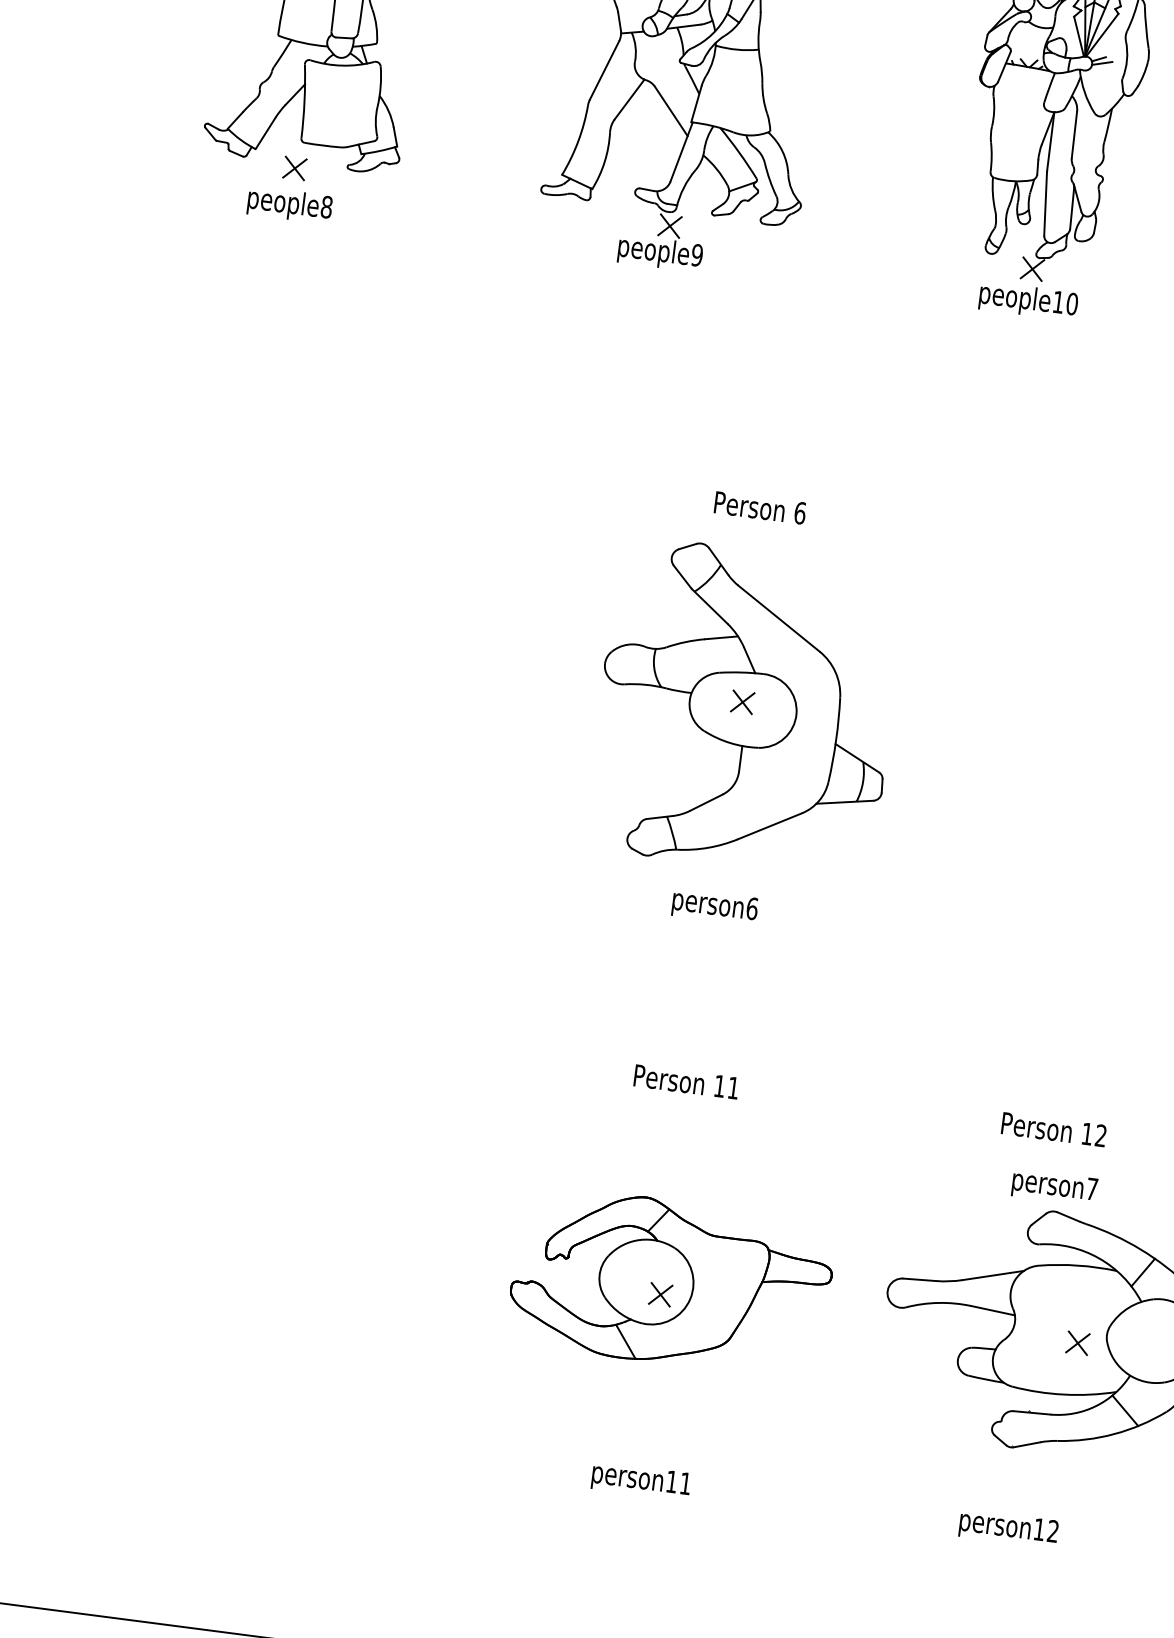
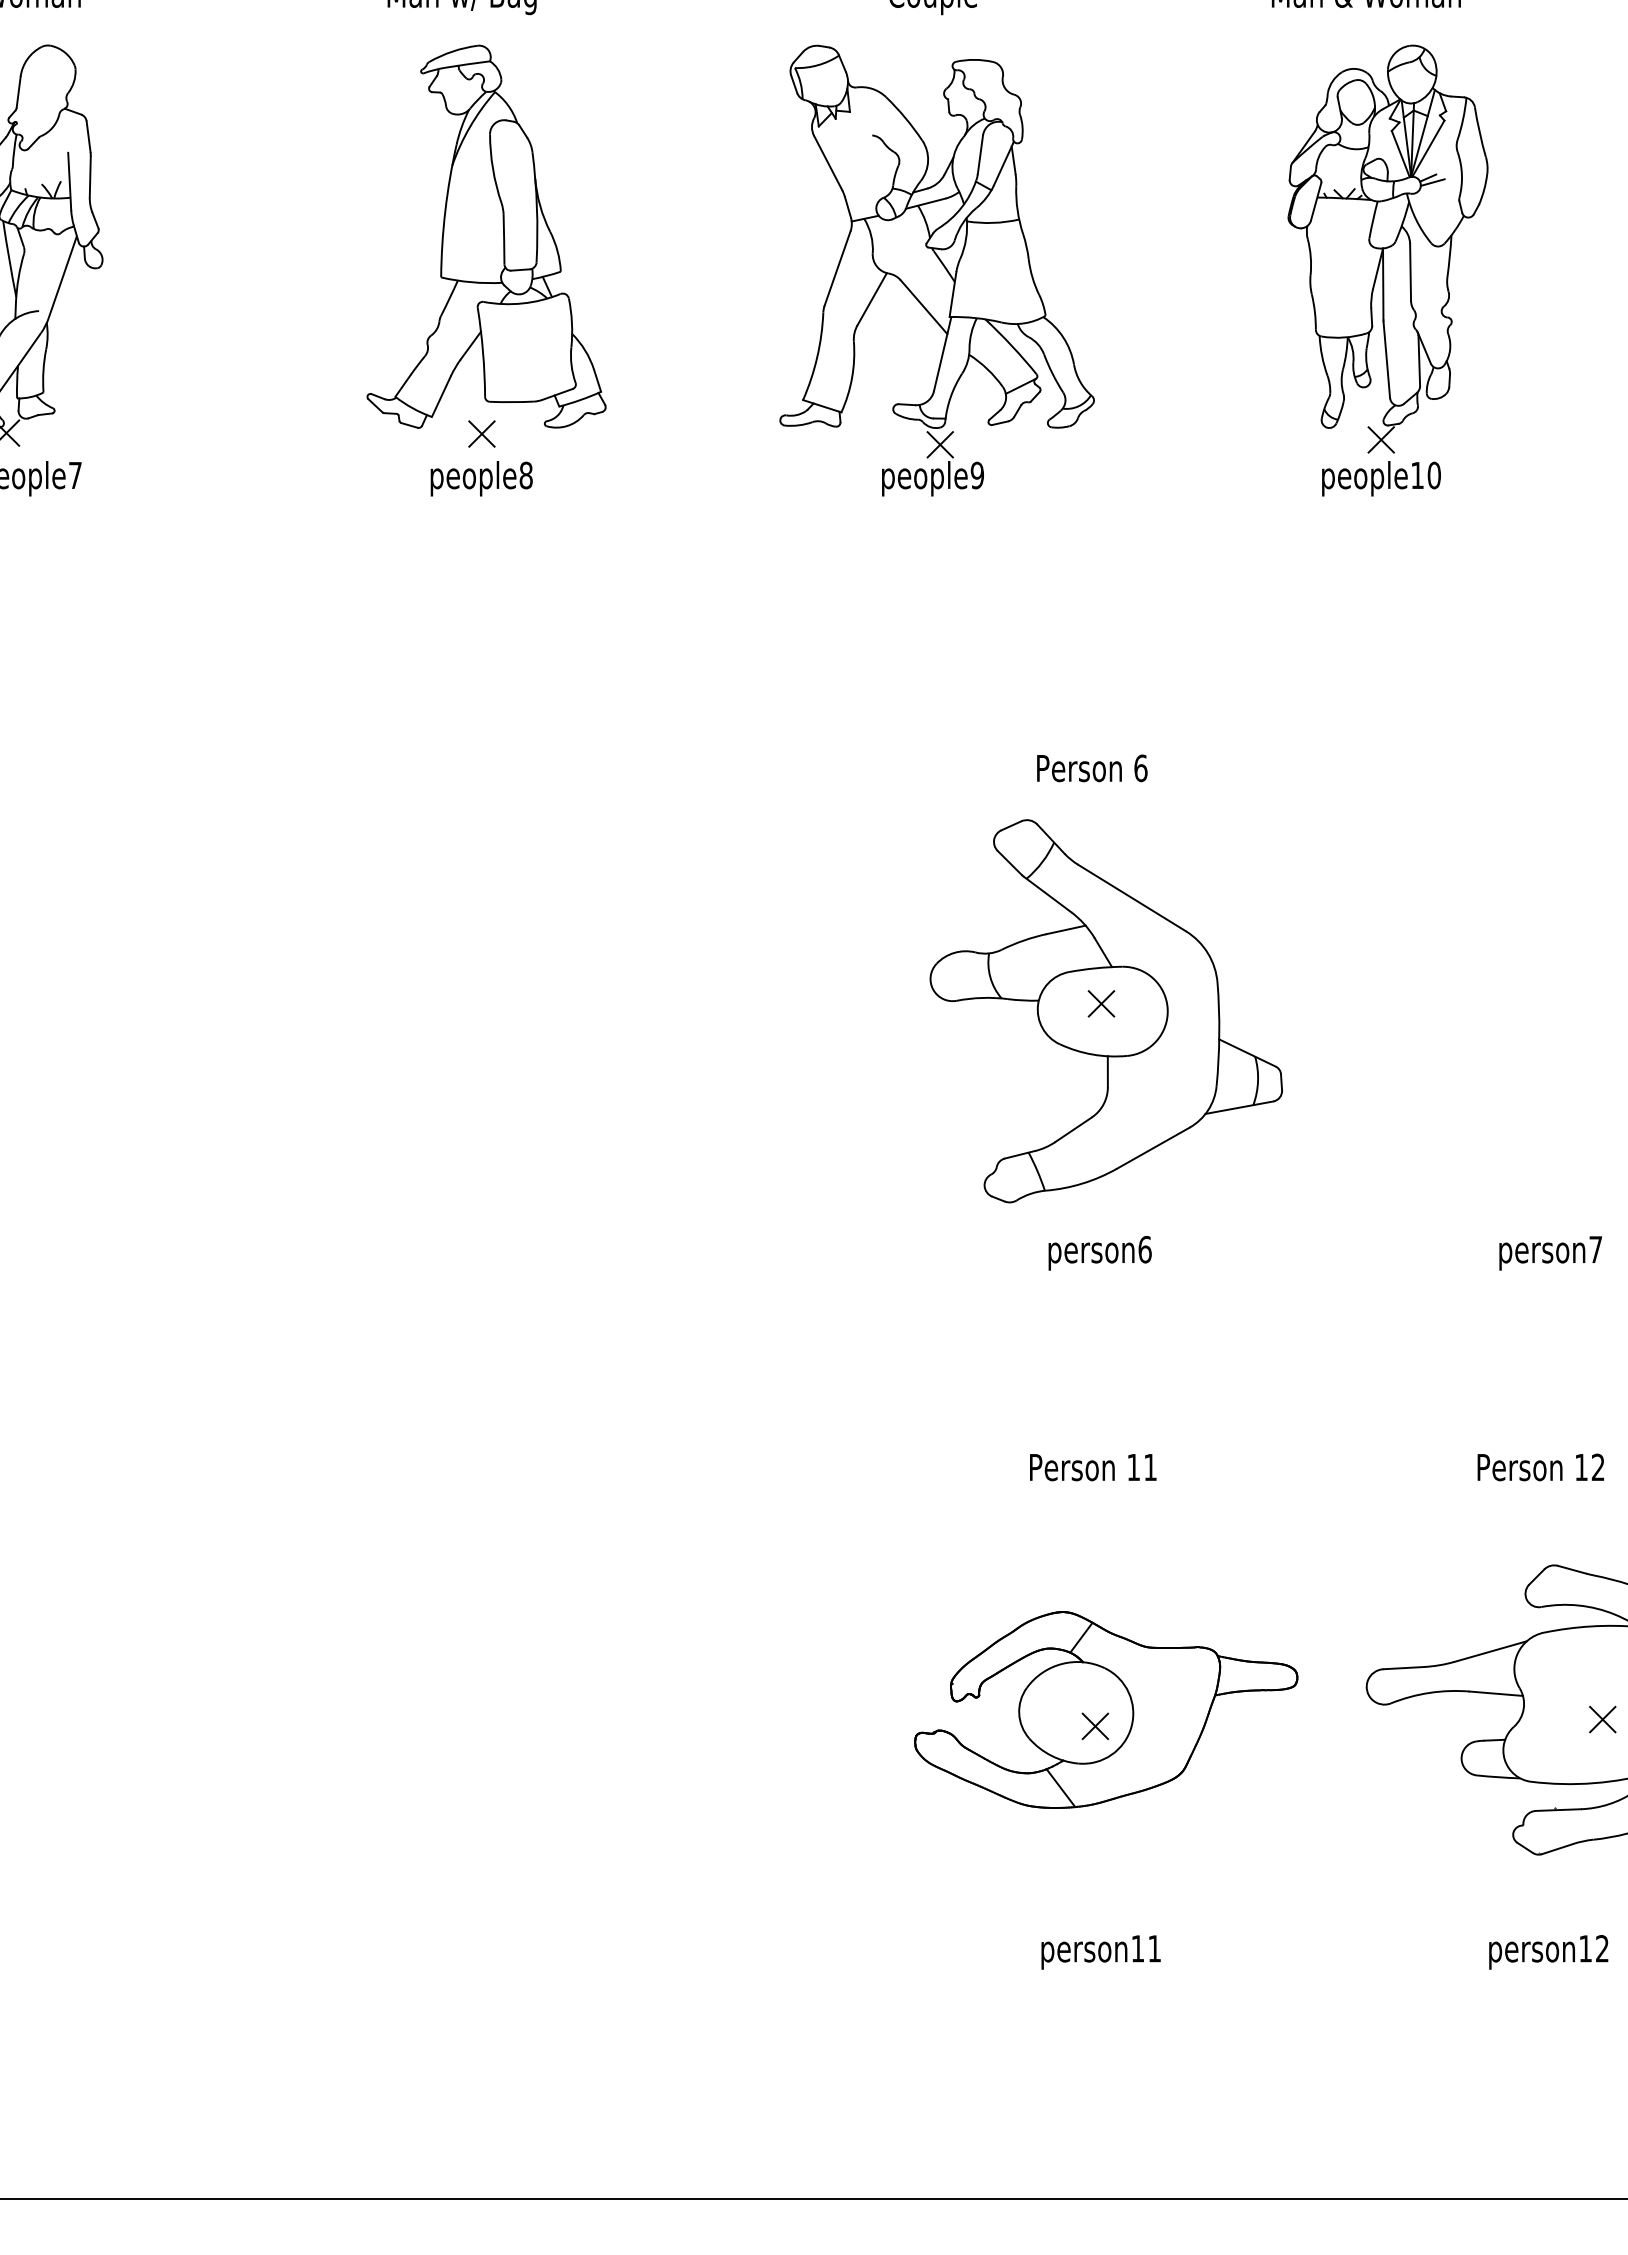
text: (1054, 1187) -> (1550, 1253), moved

